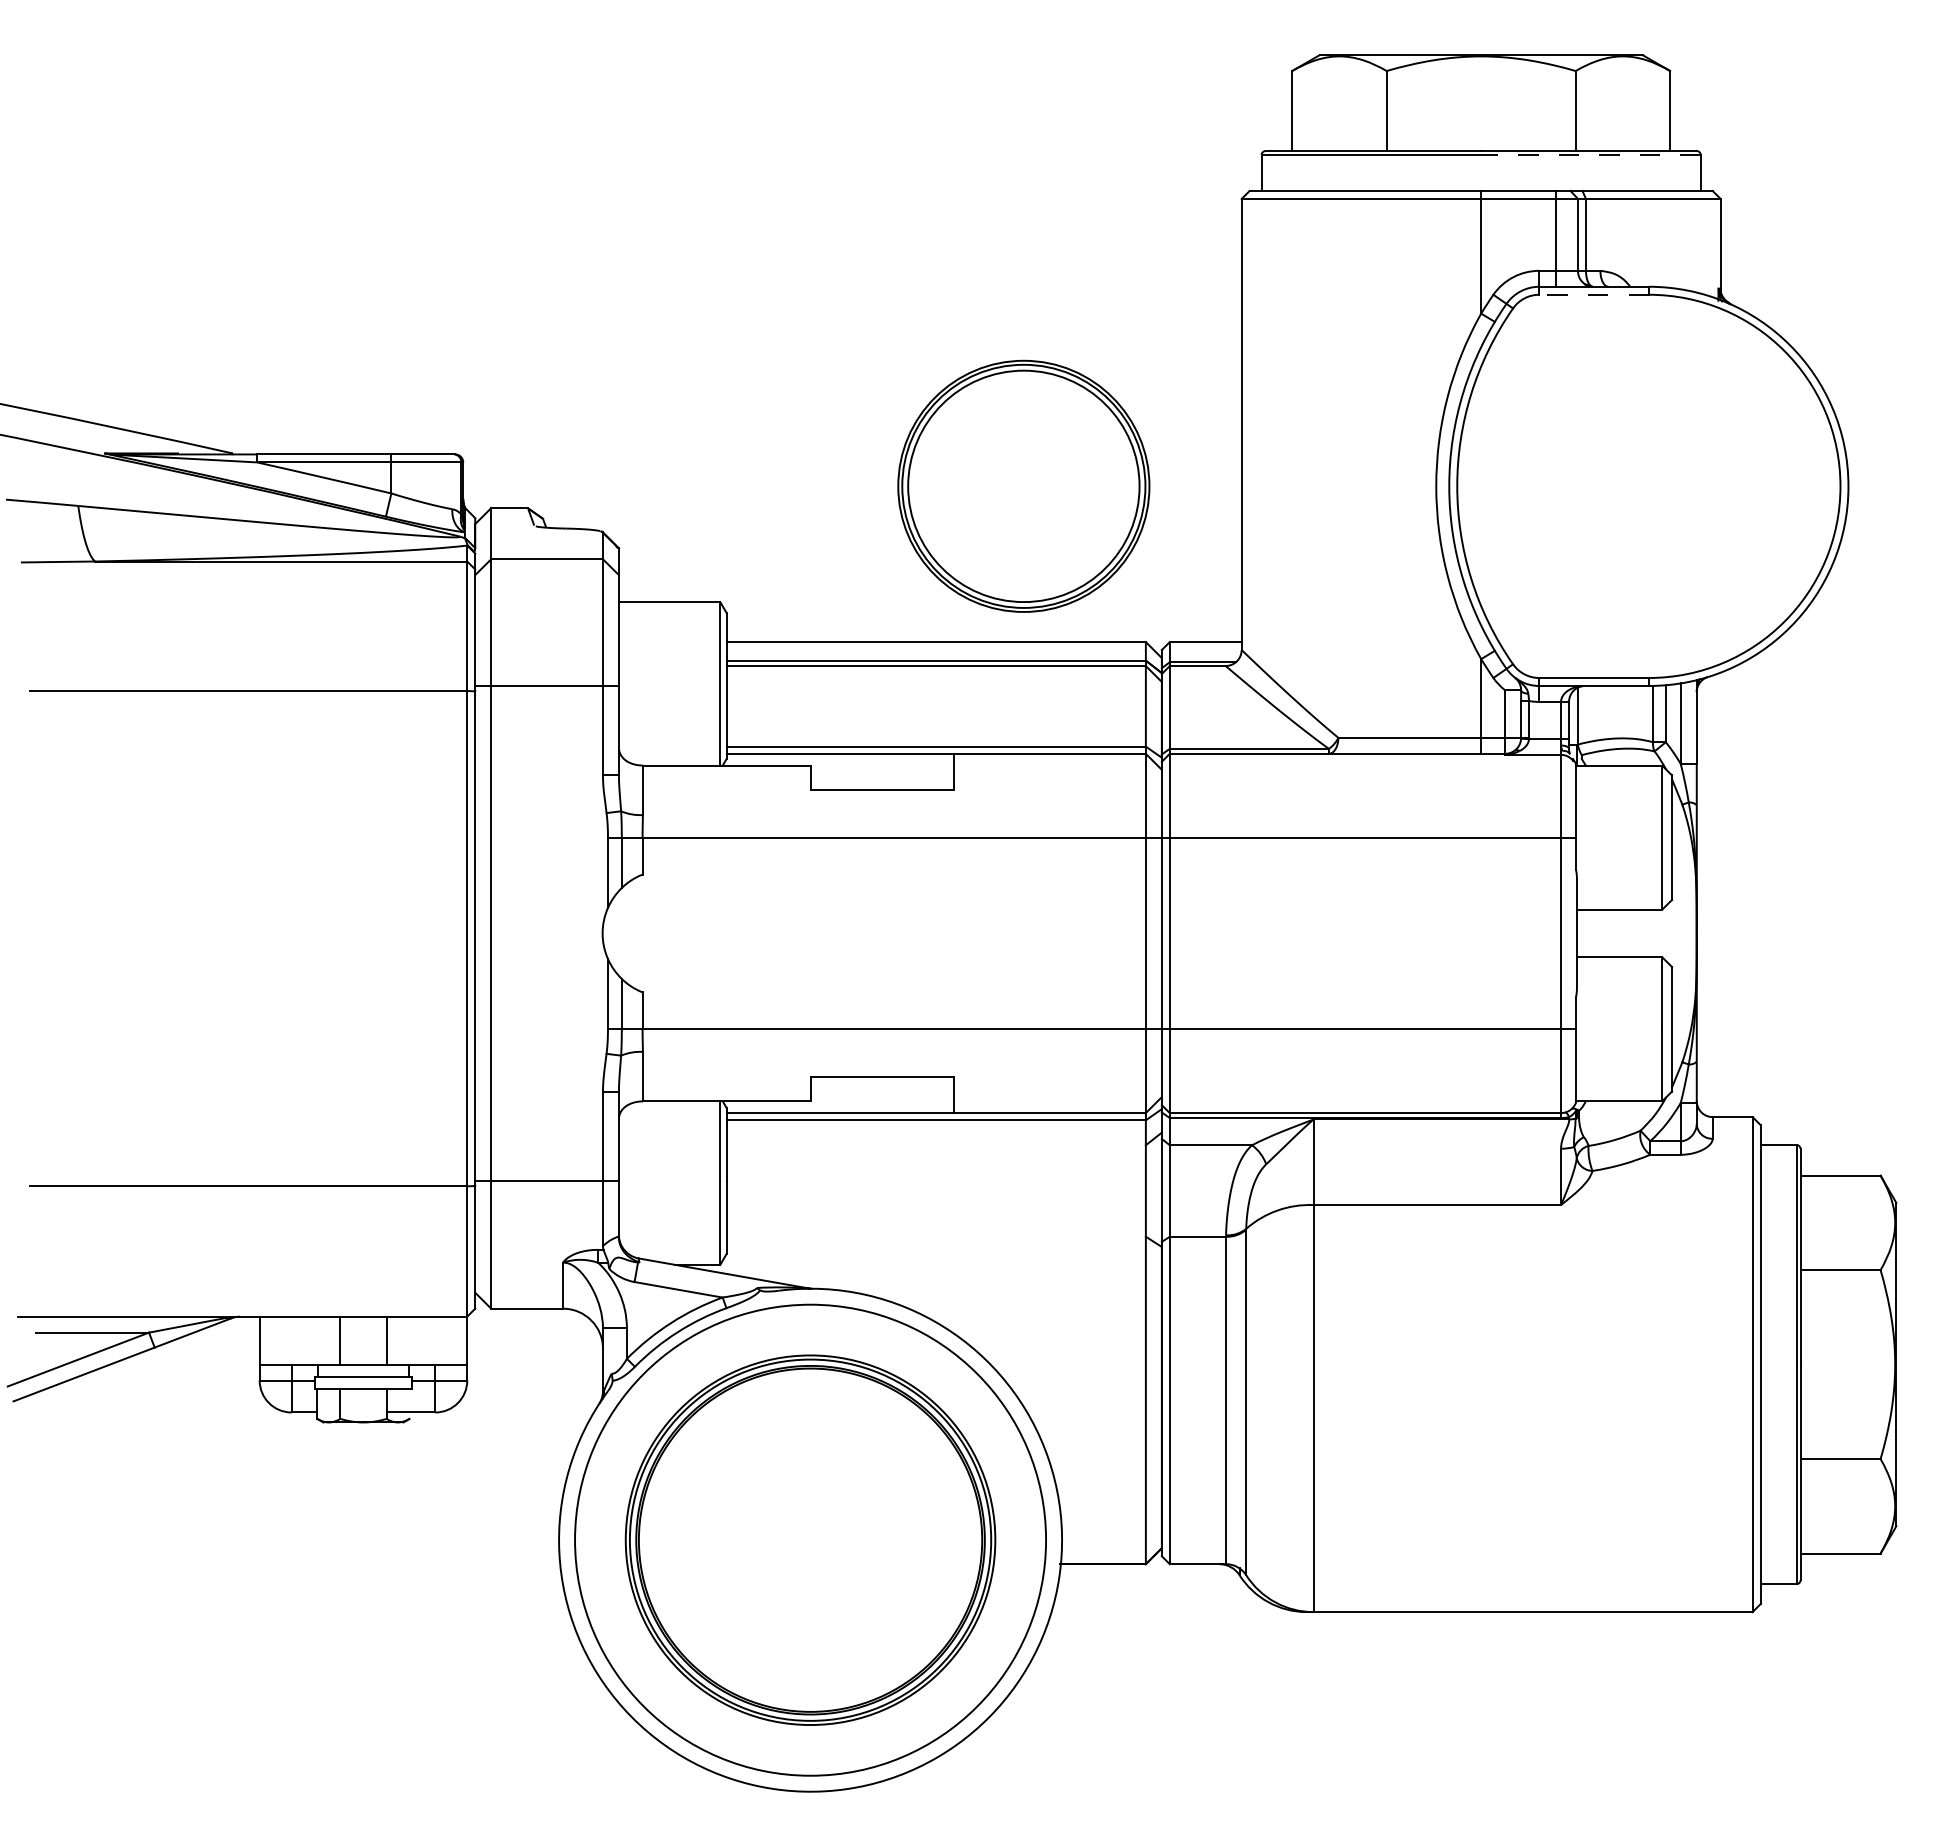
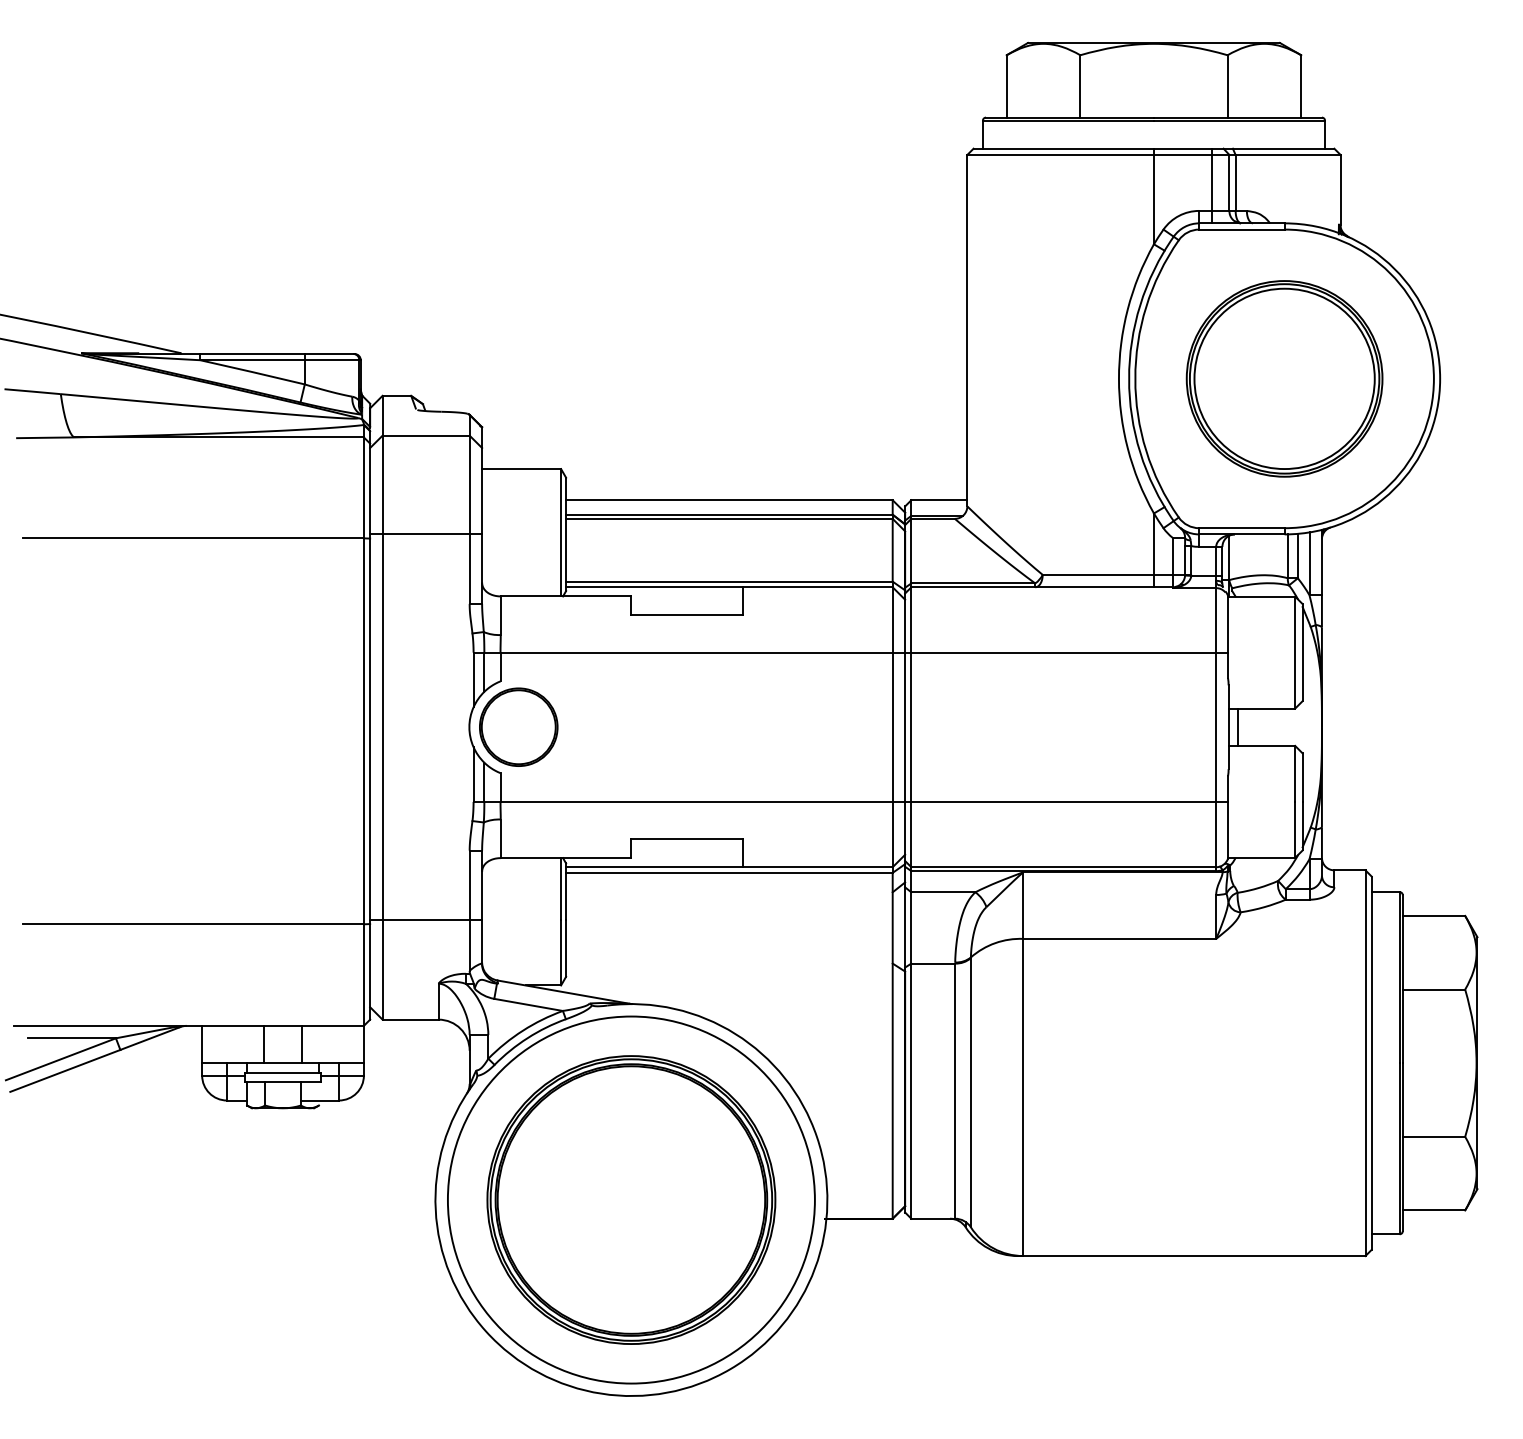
line: (1590, 155) -> (1239, 121), dashed -> solid
line: (1594, 294) -> (1242, 229), dashed -> solid
part: (1023, 485) -> (1284, 378), moved
part: (665, 933) -> (518, 727), added
line: (1588, 933) -> (1237, 727), added

